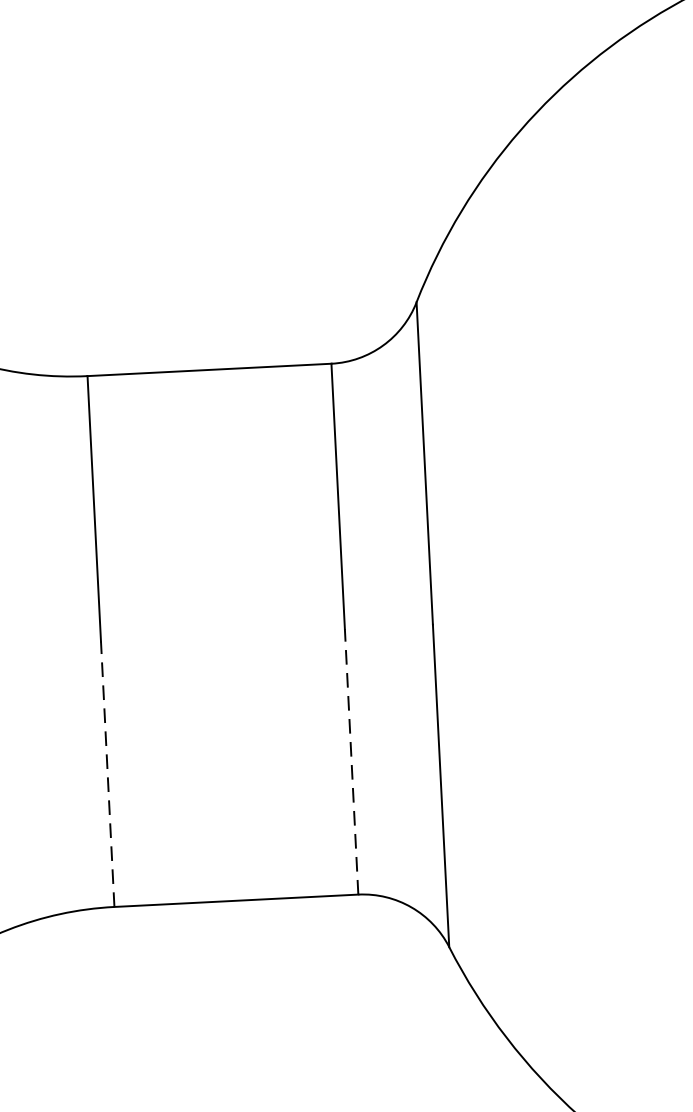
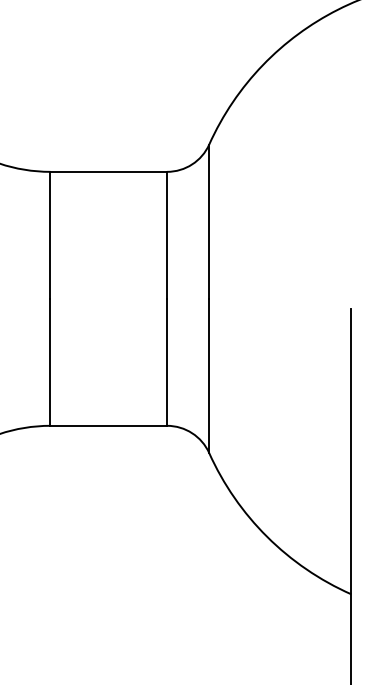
line: (352, 760) -> (167, 361), dashed -> solid
line: (107, 772) -> (50, 361), dashed -> solid

